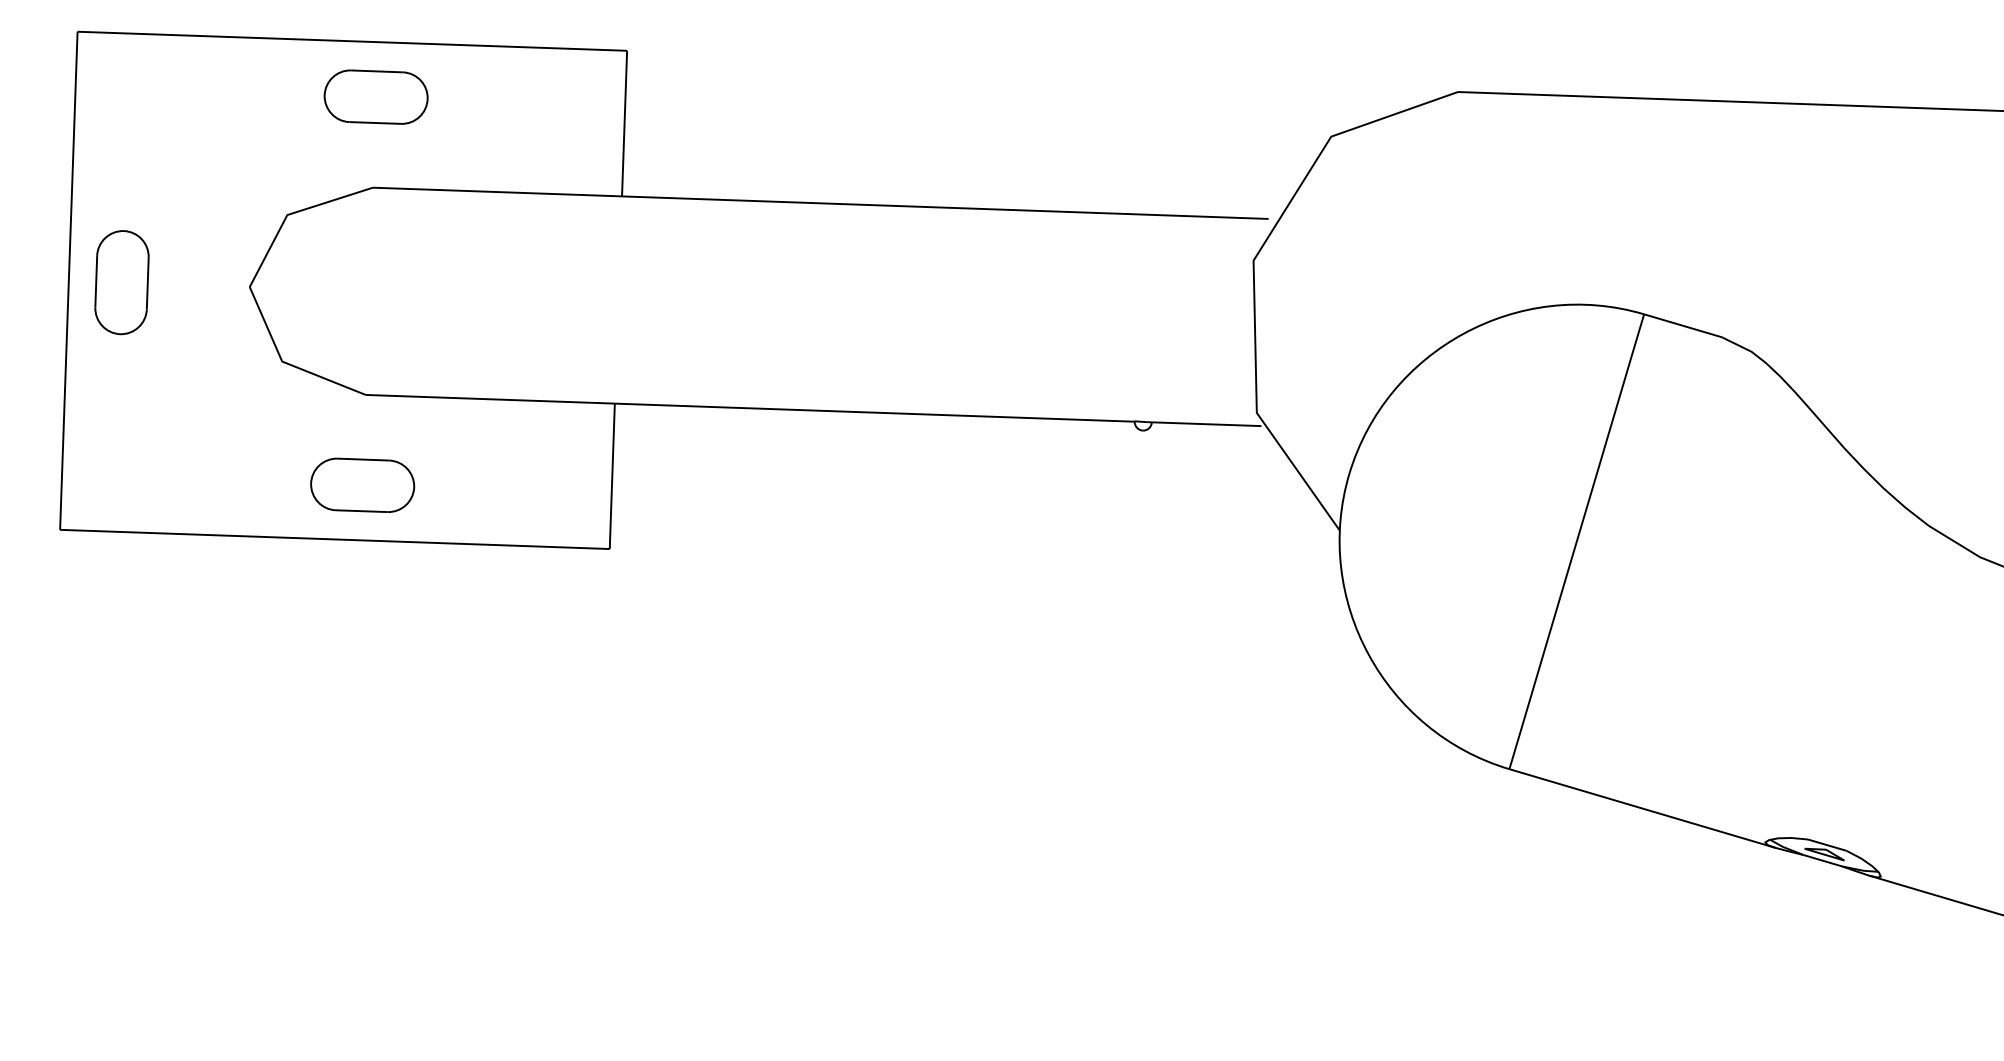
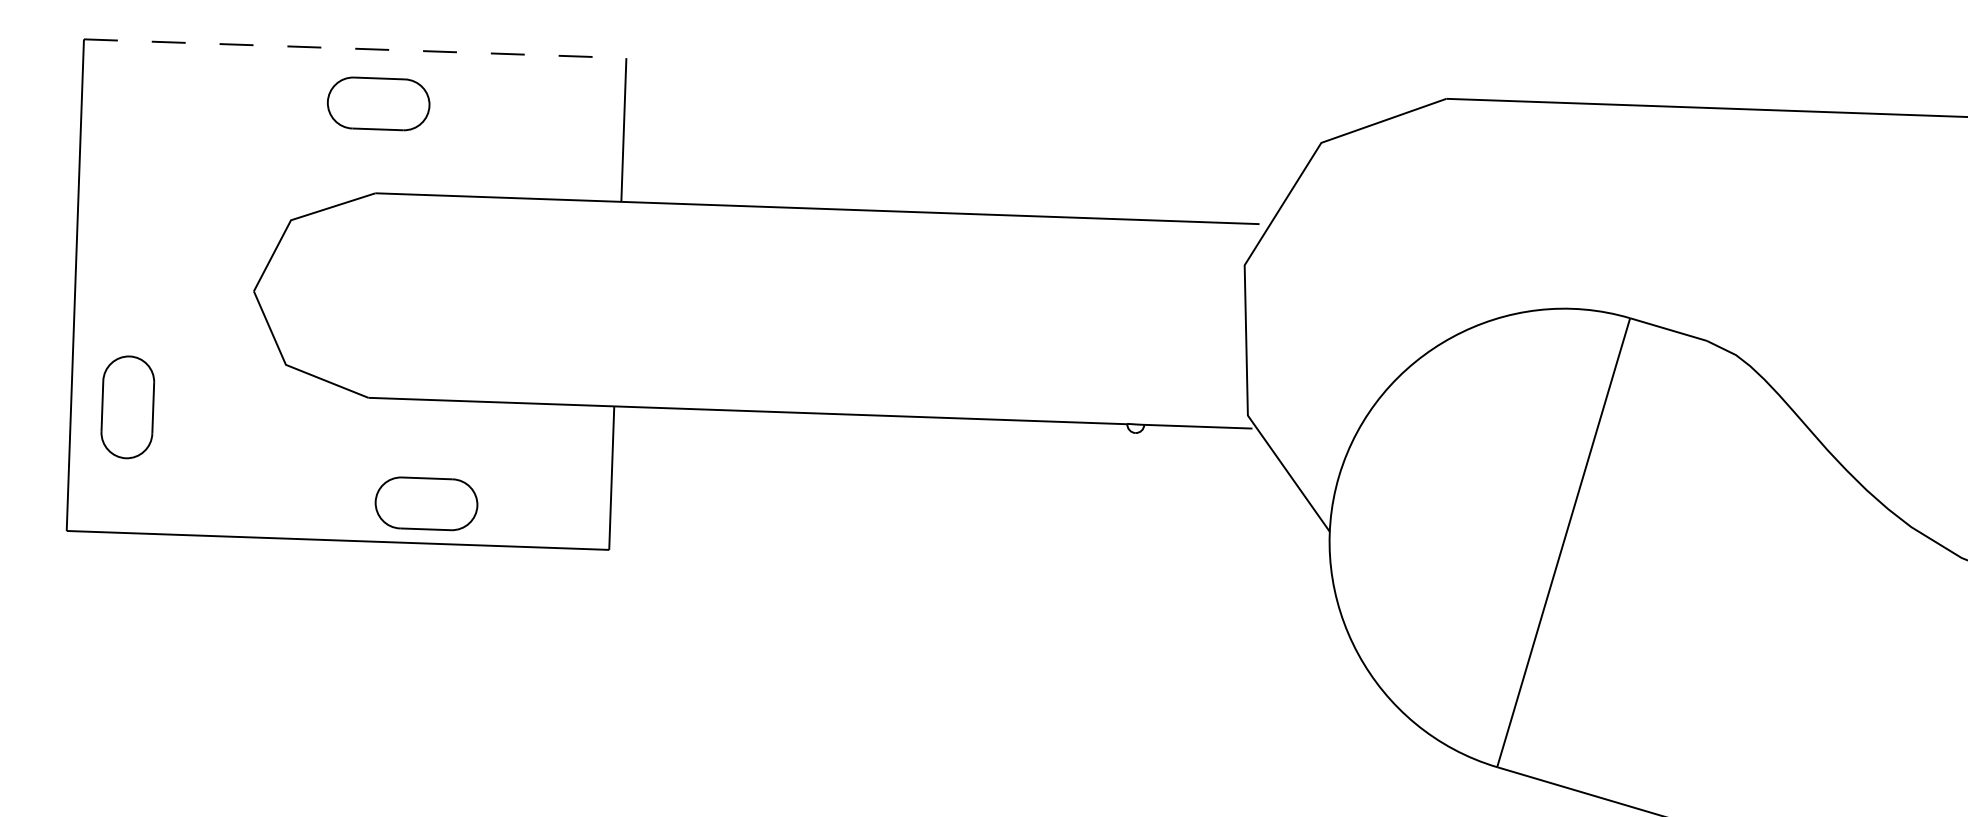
line: (352, 41) -> (355, 48), solid -> dashed
part: (121, 282) -> (127, 407), moved
part: (362, 484) -> (426, 502), moved

